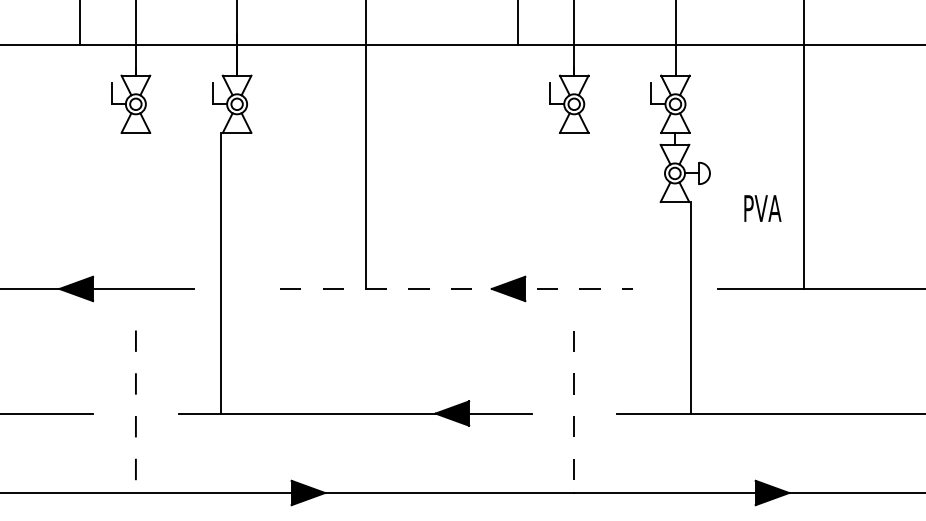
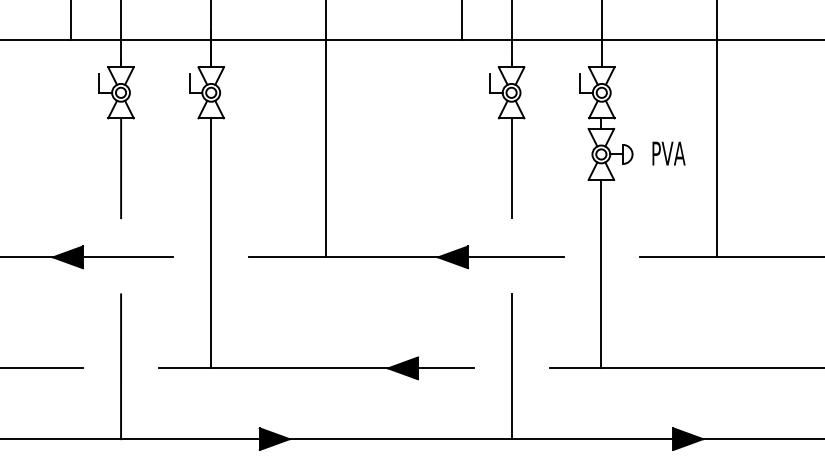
line: (135, 188) -> (120, 167), added
line: (574, 188) -> (511, 167), added
text: (762, 208) -> (668, 153), moved
line: (221, 272) -> (211, 242), moved
line: (456, 288) -> (406, 256), dashed -> solid
line: (690, 307) -> (600, 273), moved
line: (135, 412) -> (120, 367), dashed -> solid
line: (574, 412) -> (511, 367), dashed -> solid

